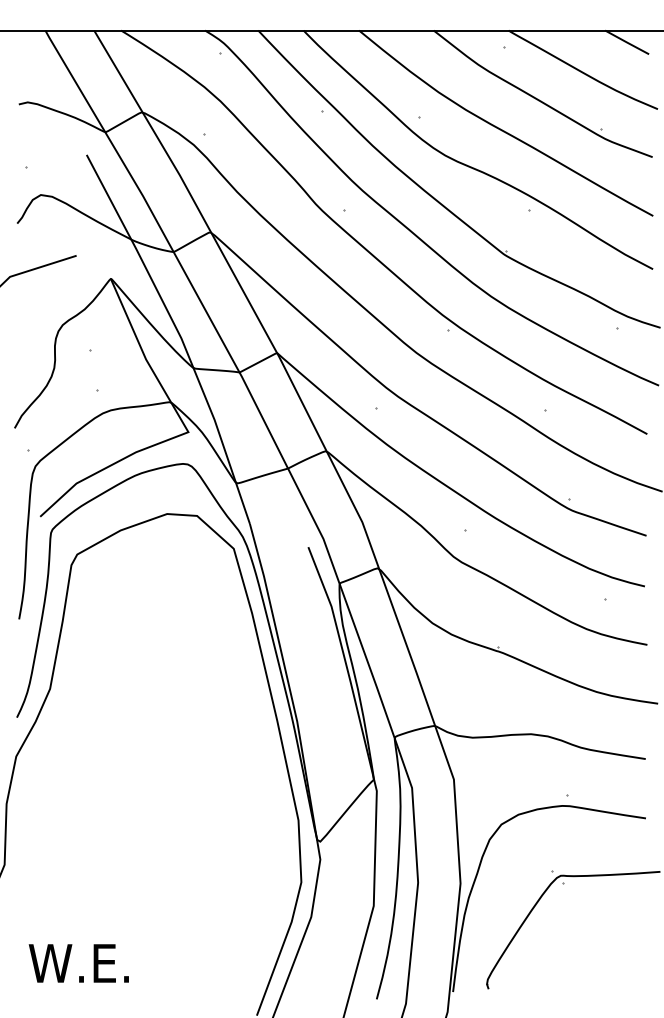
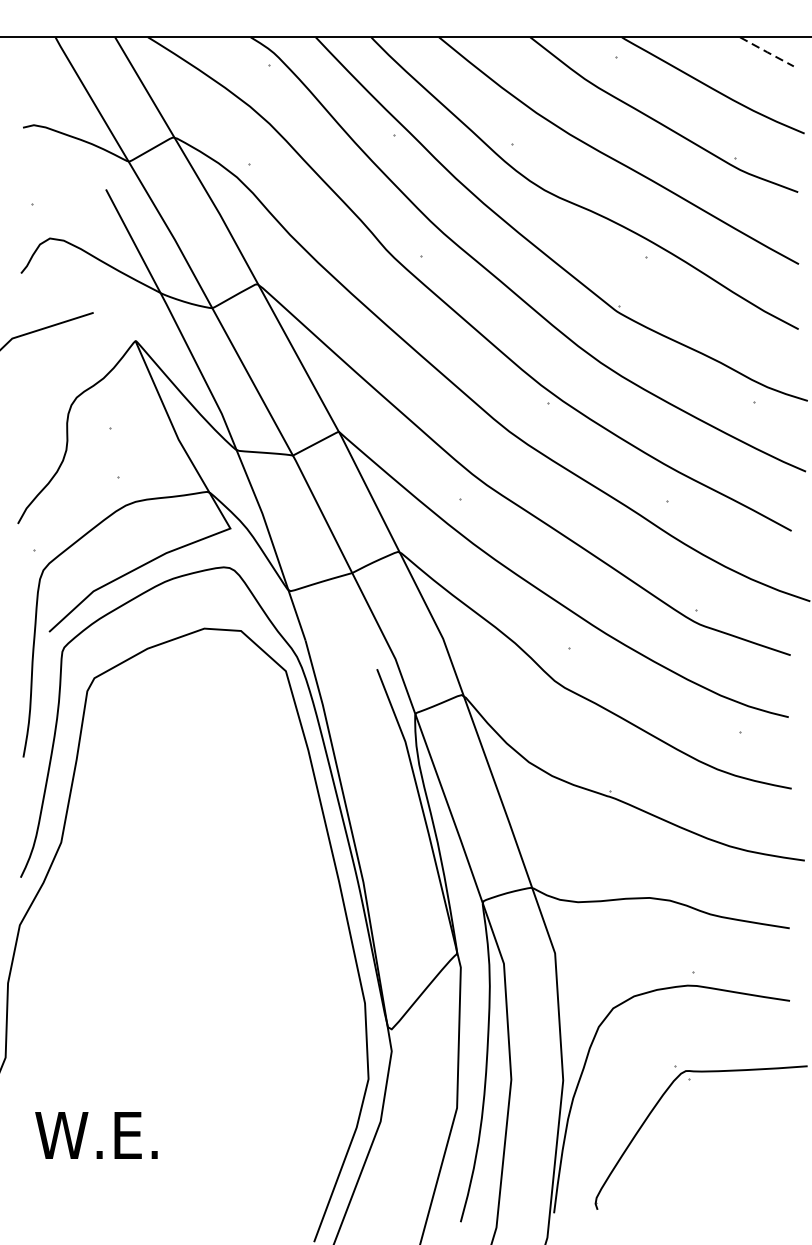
line: (627, 42) -> (767, 51), solid -> dashed
text: (78, 963) -> (95, 1135), moved

